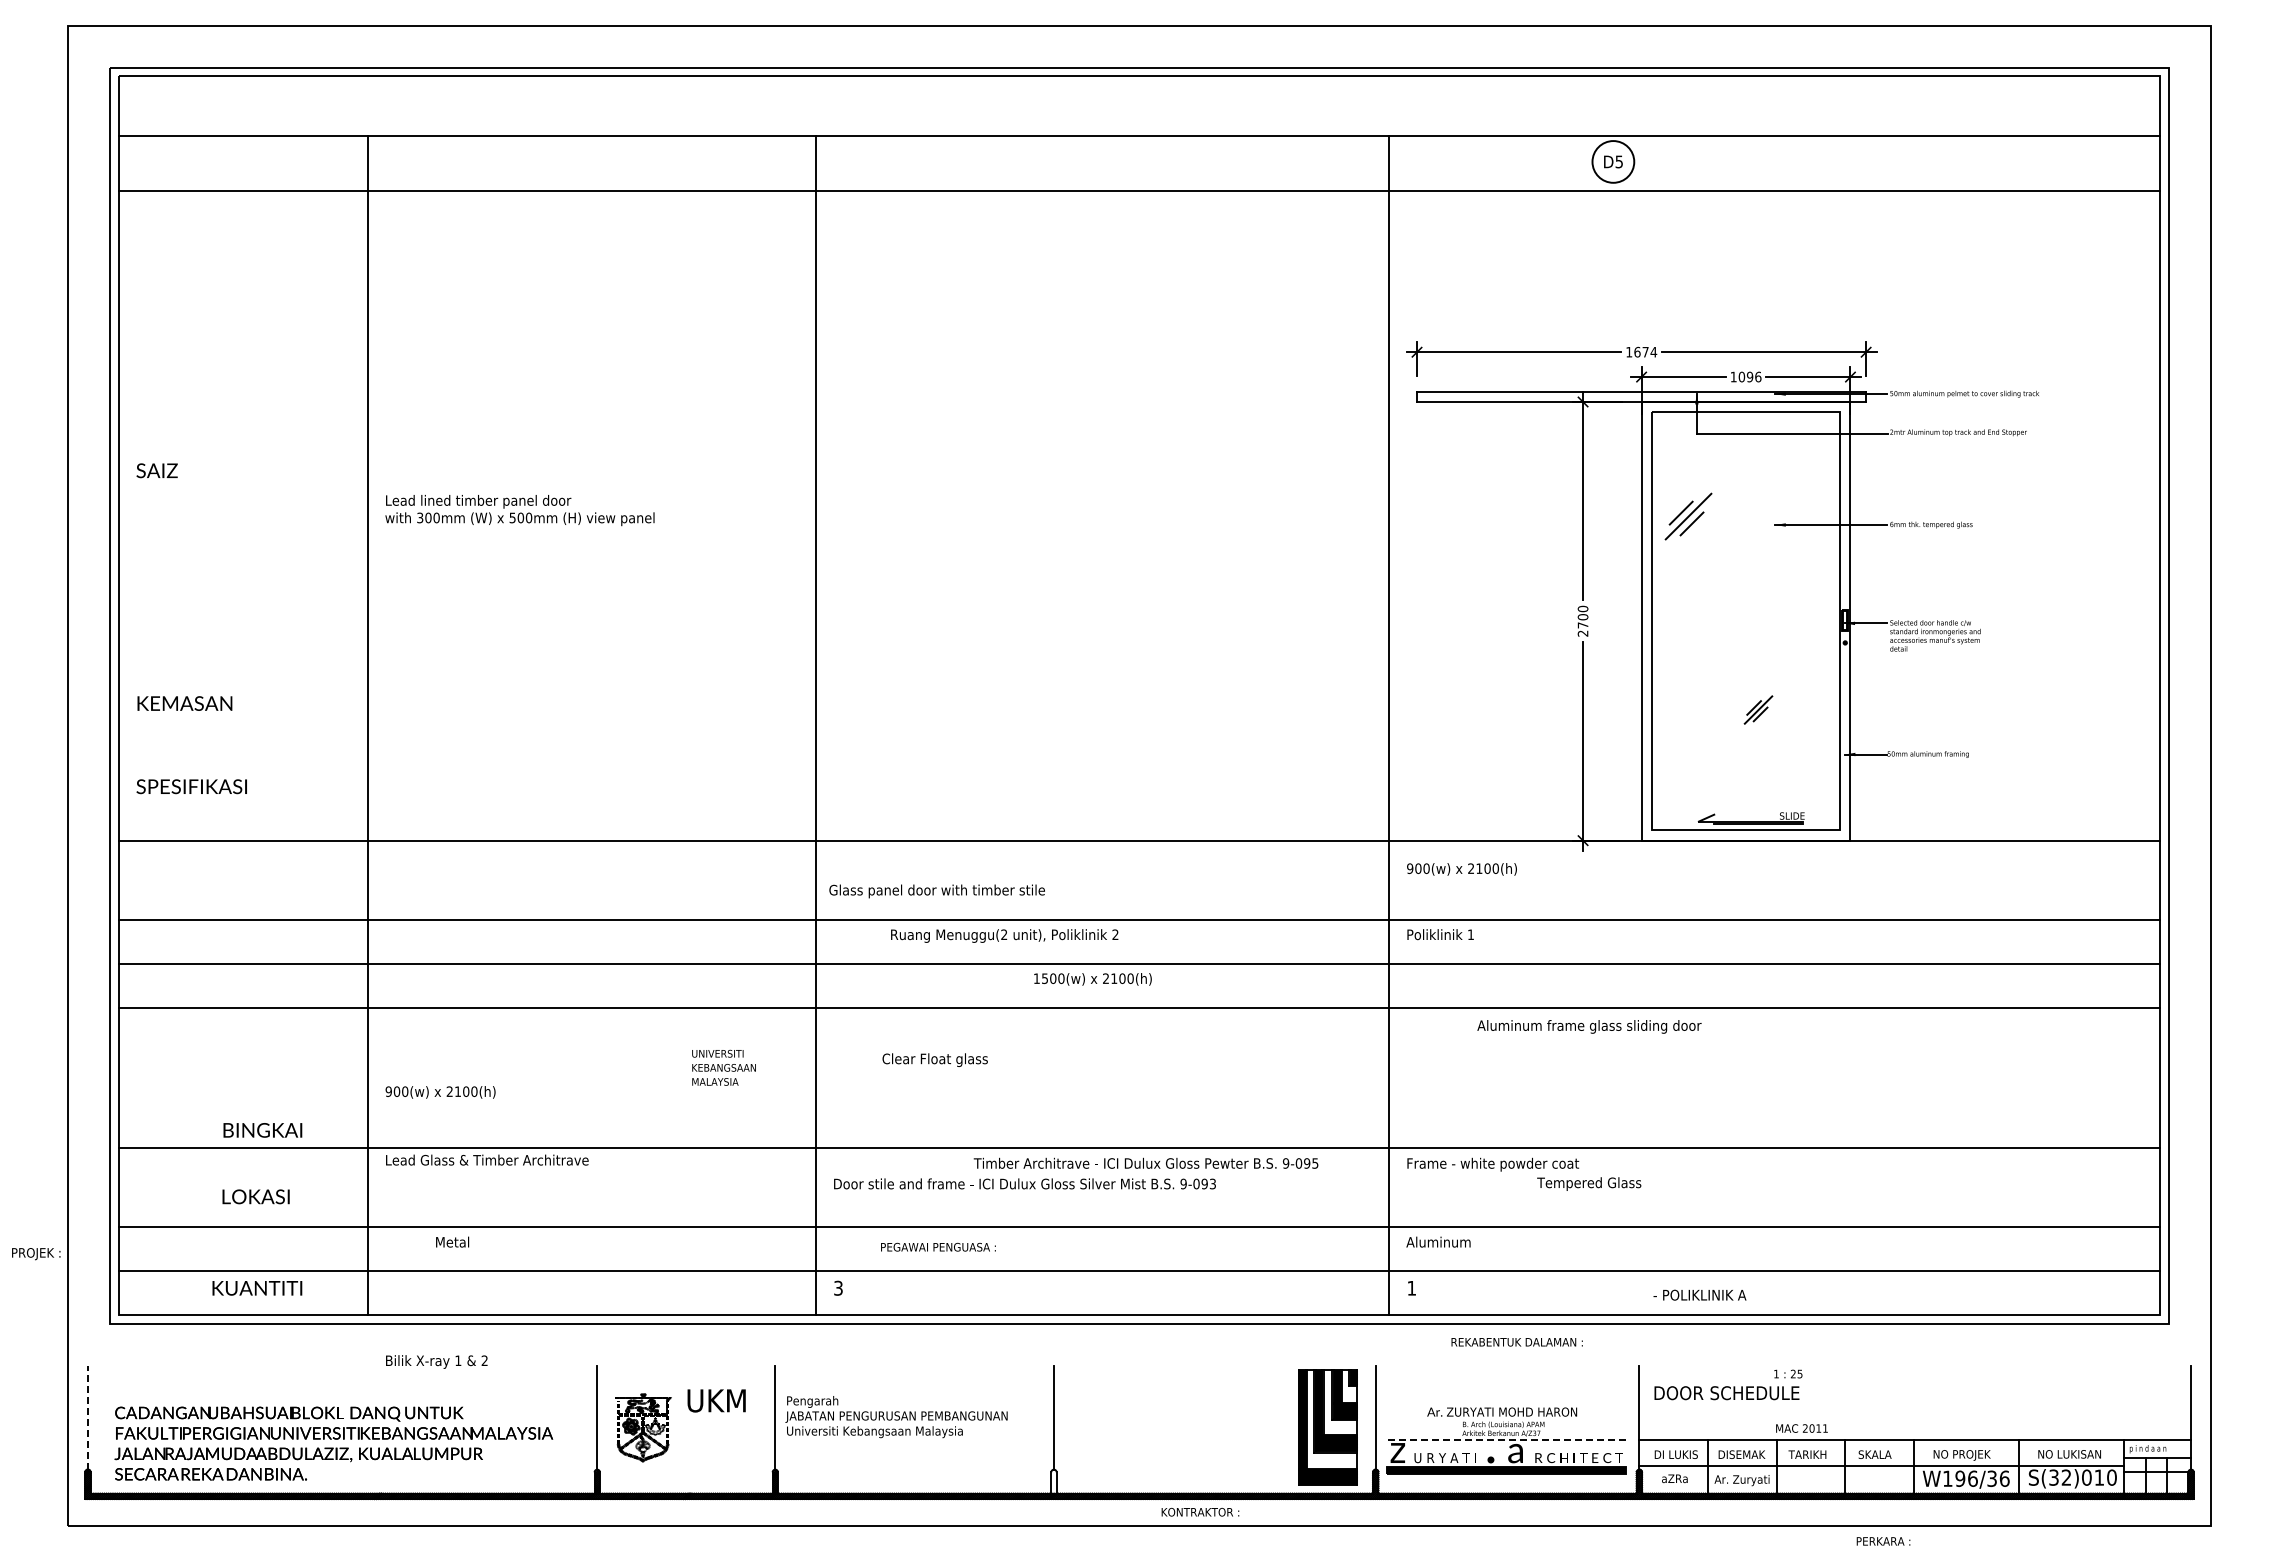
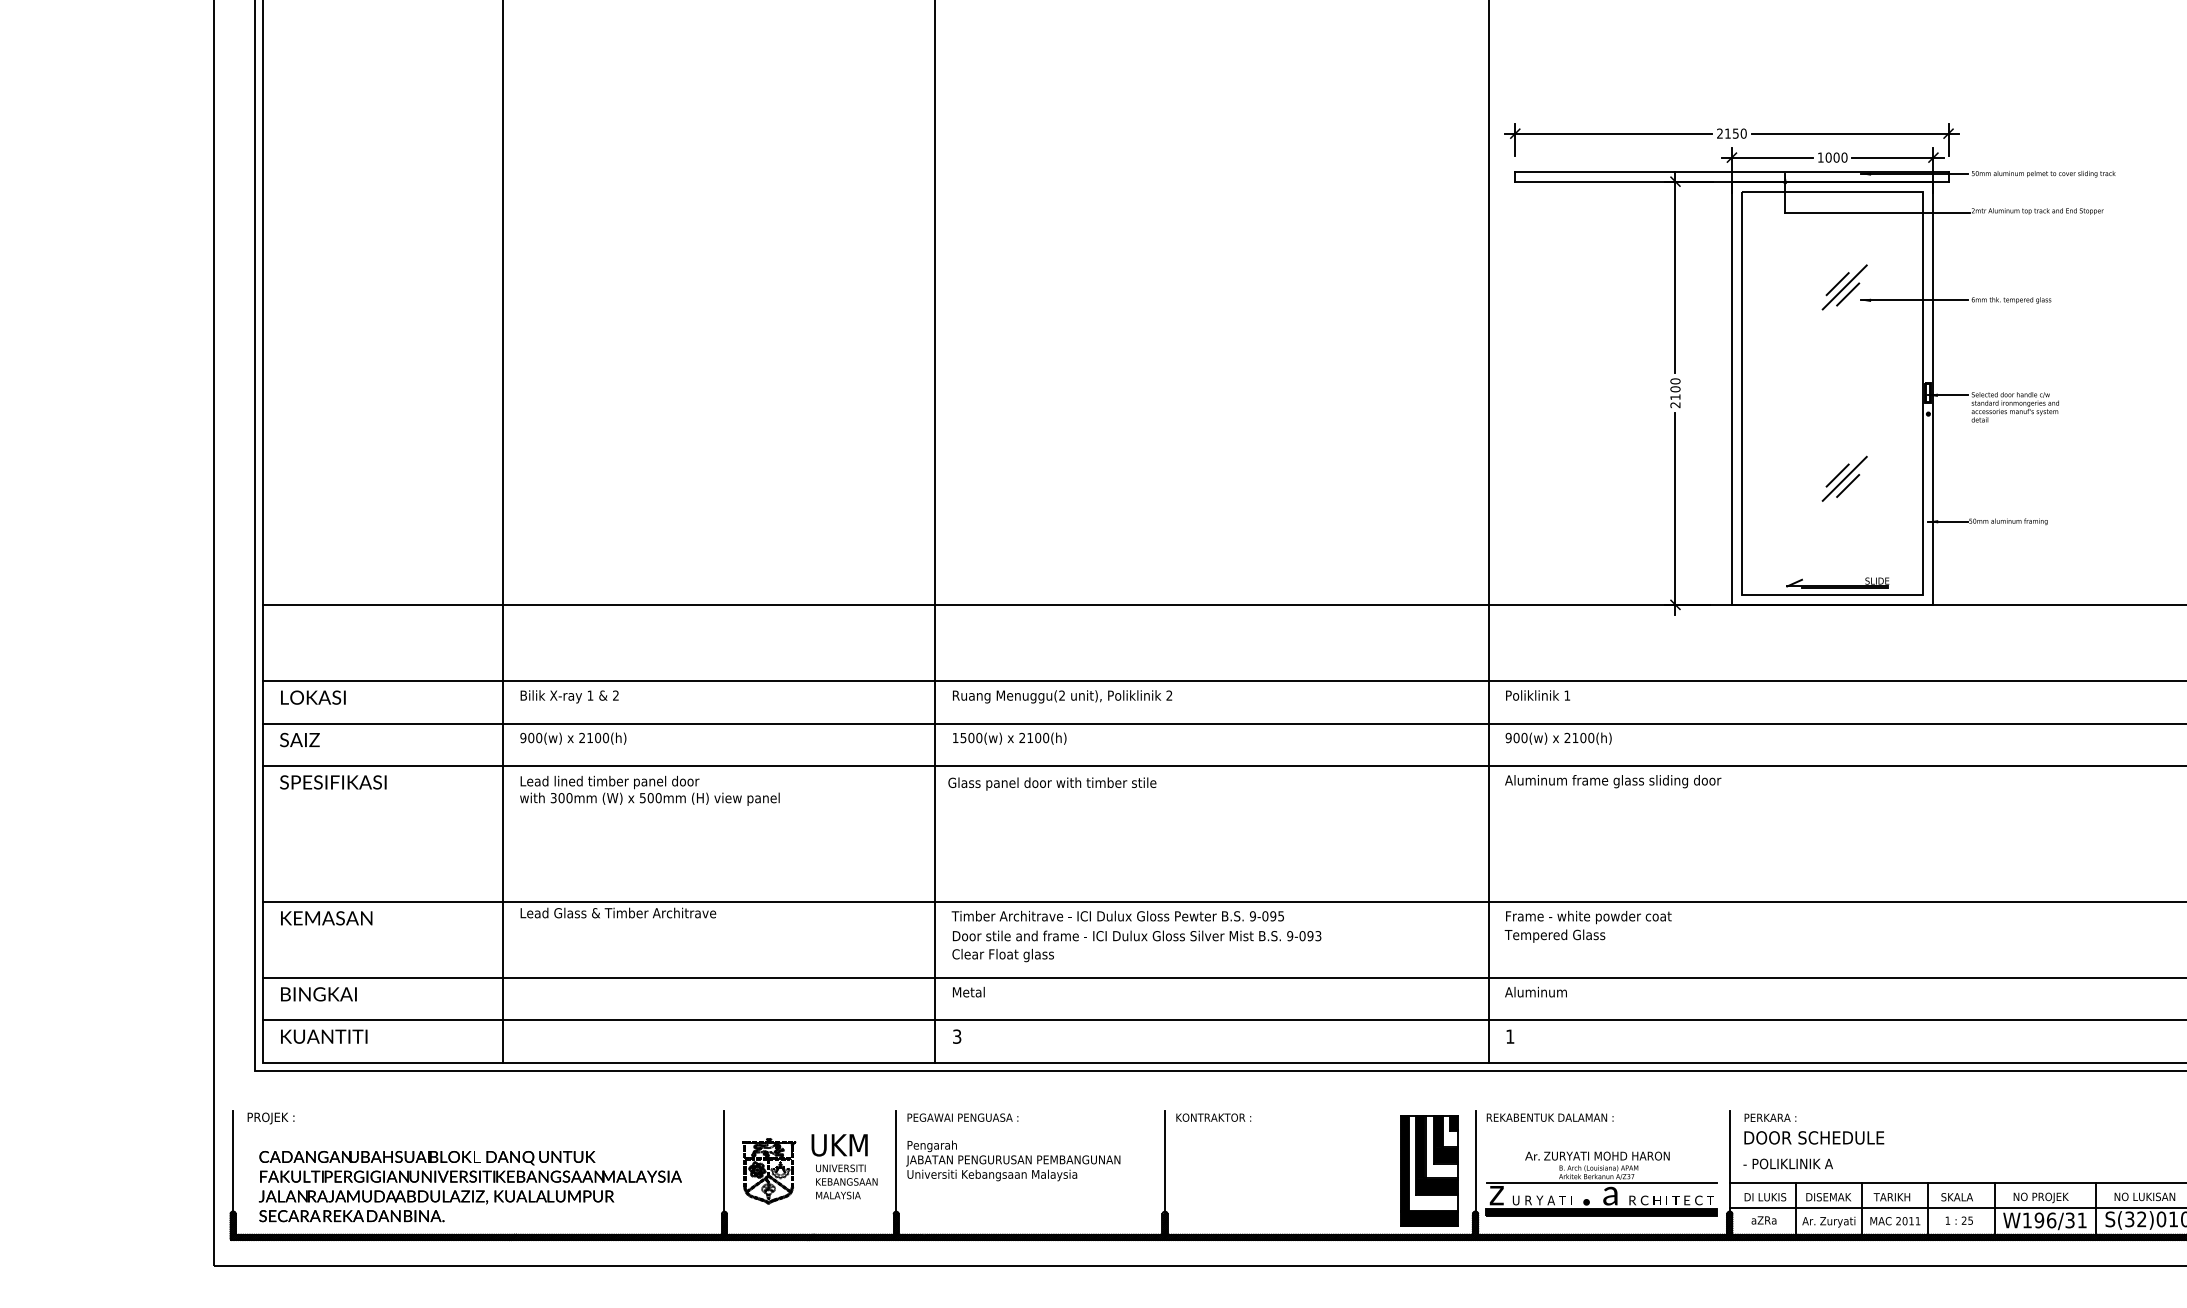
text: (1641, 351) -> (1731, 132), 1674 -> 2150
text: (1754, 376) -> (1840, 157), 1096 -> 1000
text: (156, 470) -> (299, 739), moved
text: (519, 510) -> (649, 790), moved
part: (1688, 516) -> (1844, 287), moved
text: (1582, 625) -> (1674, 397), 2700 -> 2100
text: (184, 703) -> (326, 918), moved
part: (1758, 709) -> (1844, 478), size x1.67
text: (191, 786) -> (333, 782), moved
text: (1461, 869) -> (1558, 738), moved
text: (936, 891) -> (1051, 784), moved
text: (1004, 935) -> (1062, 696), moved
text: (1092, 979) -> (1009, 738), moved
text: (1589, 1026) -> (1613, 781), moved
text: (934, 1059) -> (1002, 954), moved
text: (723, 1067) -> (846, 1181), moved
text: (440, 1092) -> (573, 738), moved
text: (262, 1130) -> (318, 994), moved
text: (1145, 1162) -> (1117, 915), moved
text: (1589, 1183) -> (1555, 935), moved
text: (255, 1196) -> (312, 697), moved
text: (452, 1241) -> (968, 991), moved
text: (938, 1246) -> (962, 1116), moved
text: (36, 1254) -> (271, 1118), moved
text: (257, 1288) -> (324, 1036), moved
text: (1699, 1294) -> (1787, 1163), moved
text: (1516, 1342) -> (1549, 1117), moved
text: (436, 1361) -> (569, 696), moved
text: (1788, 1373) -> (1959, 1220), moved
line: (87, 1417) -> (232, 1161), dashed -> solid
text: (1801, 1428) -> (1894, 1221), moved
line: (1506, 1439) -> (1601, 1182), dashed -> solid
text: (2004, 1478) -> (2082, 1220), W196/36 -> W196/31
hatch: (1053, 1481) -> (1164, 1223), added
text: (1200, 1511) -> (1213, 1116), moved
text: (1883, 1541) -> (1770, 1117), moved

